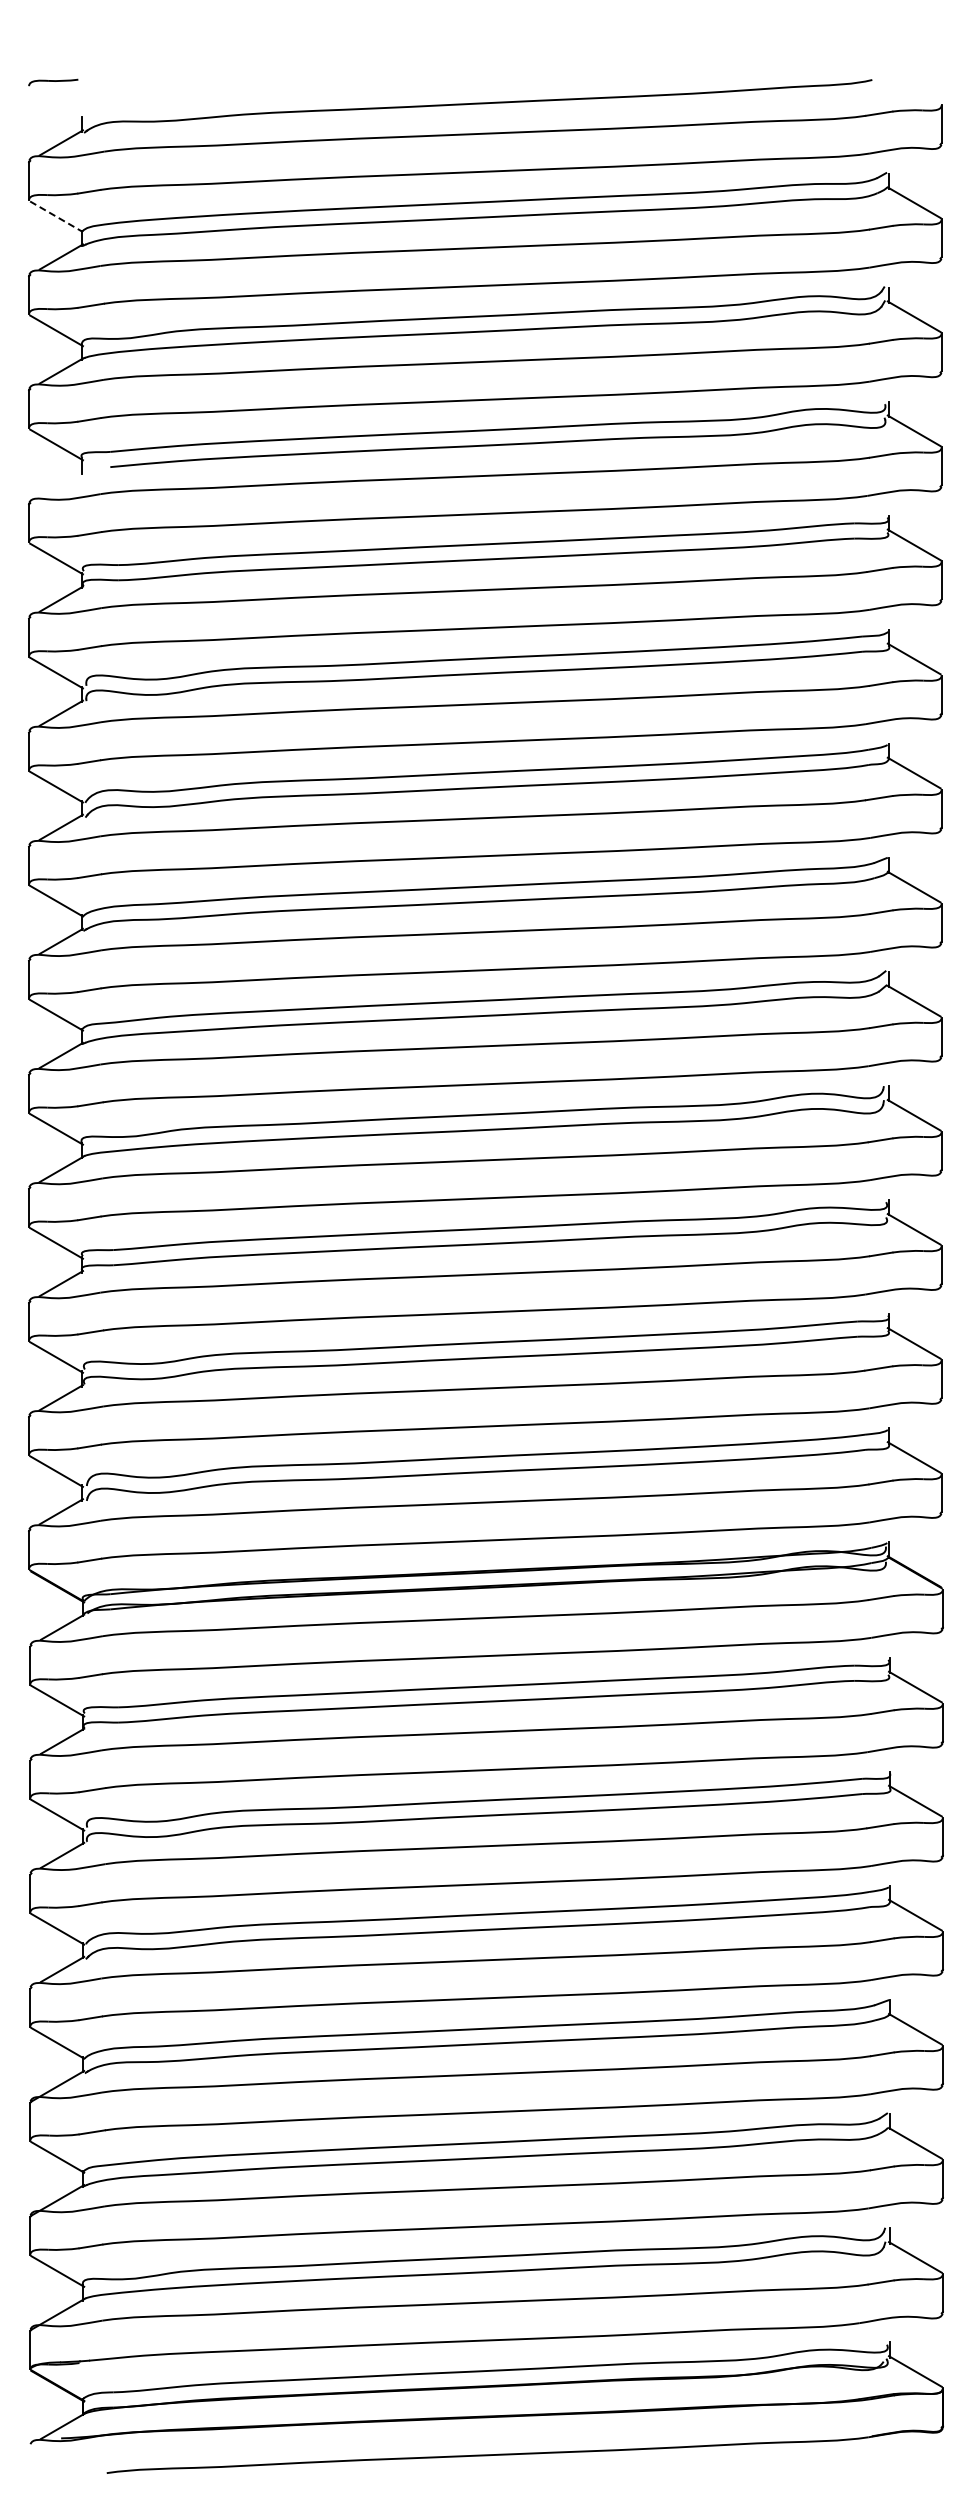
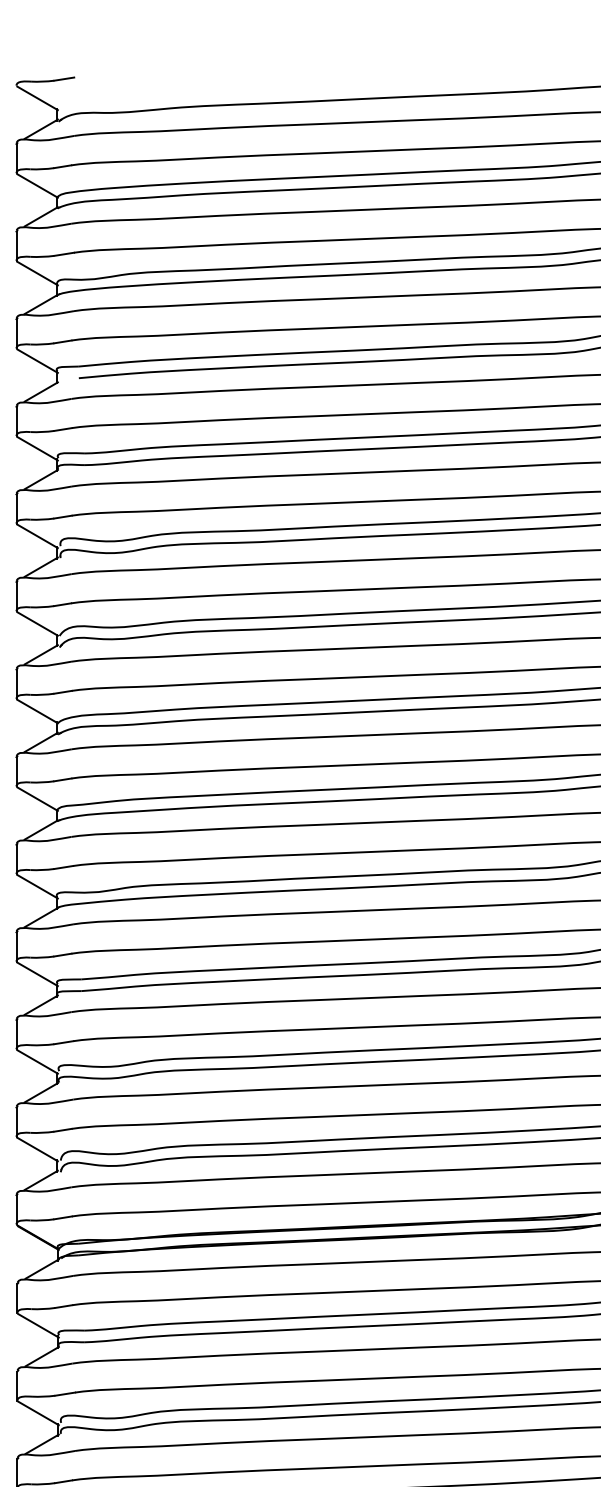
line: (91, 77) -> (64, 79), added
line: (56, 102) -> (37, 98), added
line: (56, 216) -> (37, 185), dashed -> solid
line: (61, 484) -> (41, 391), added

